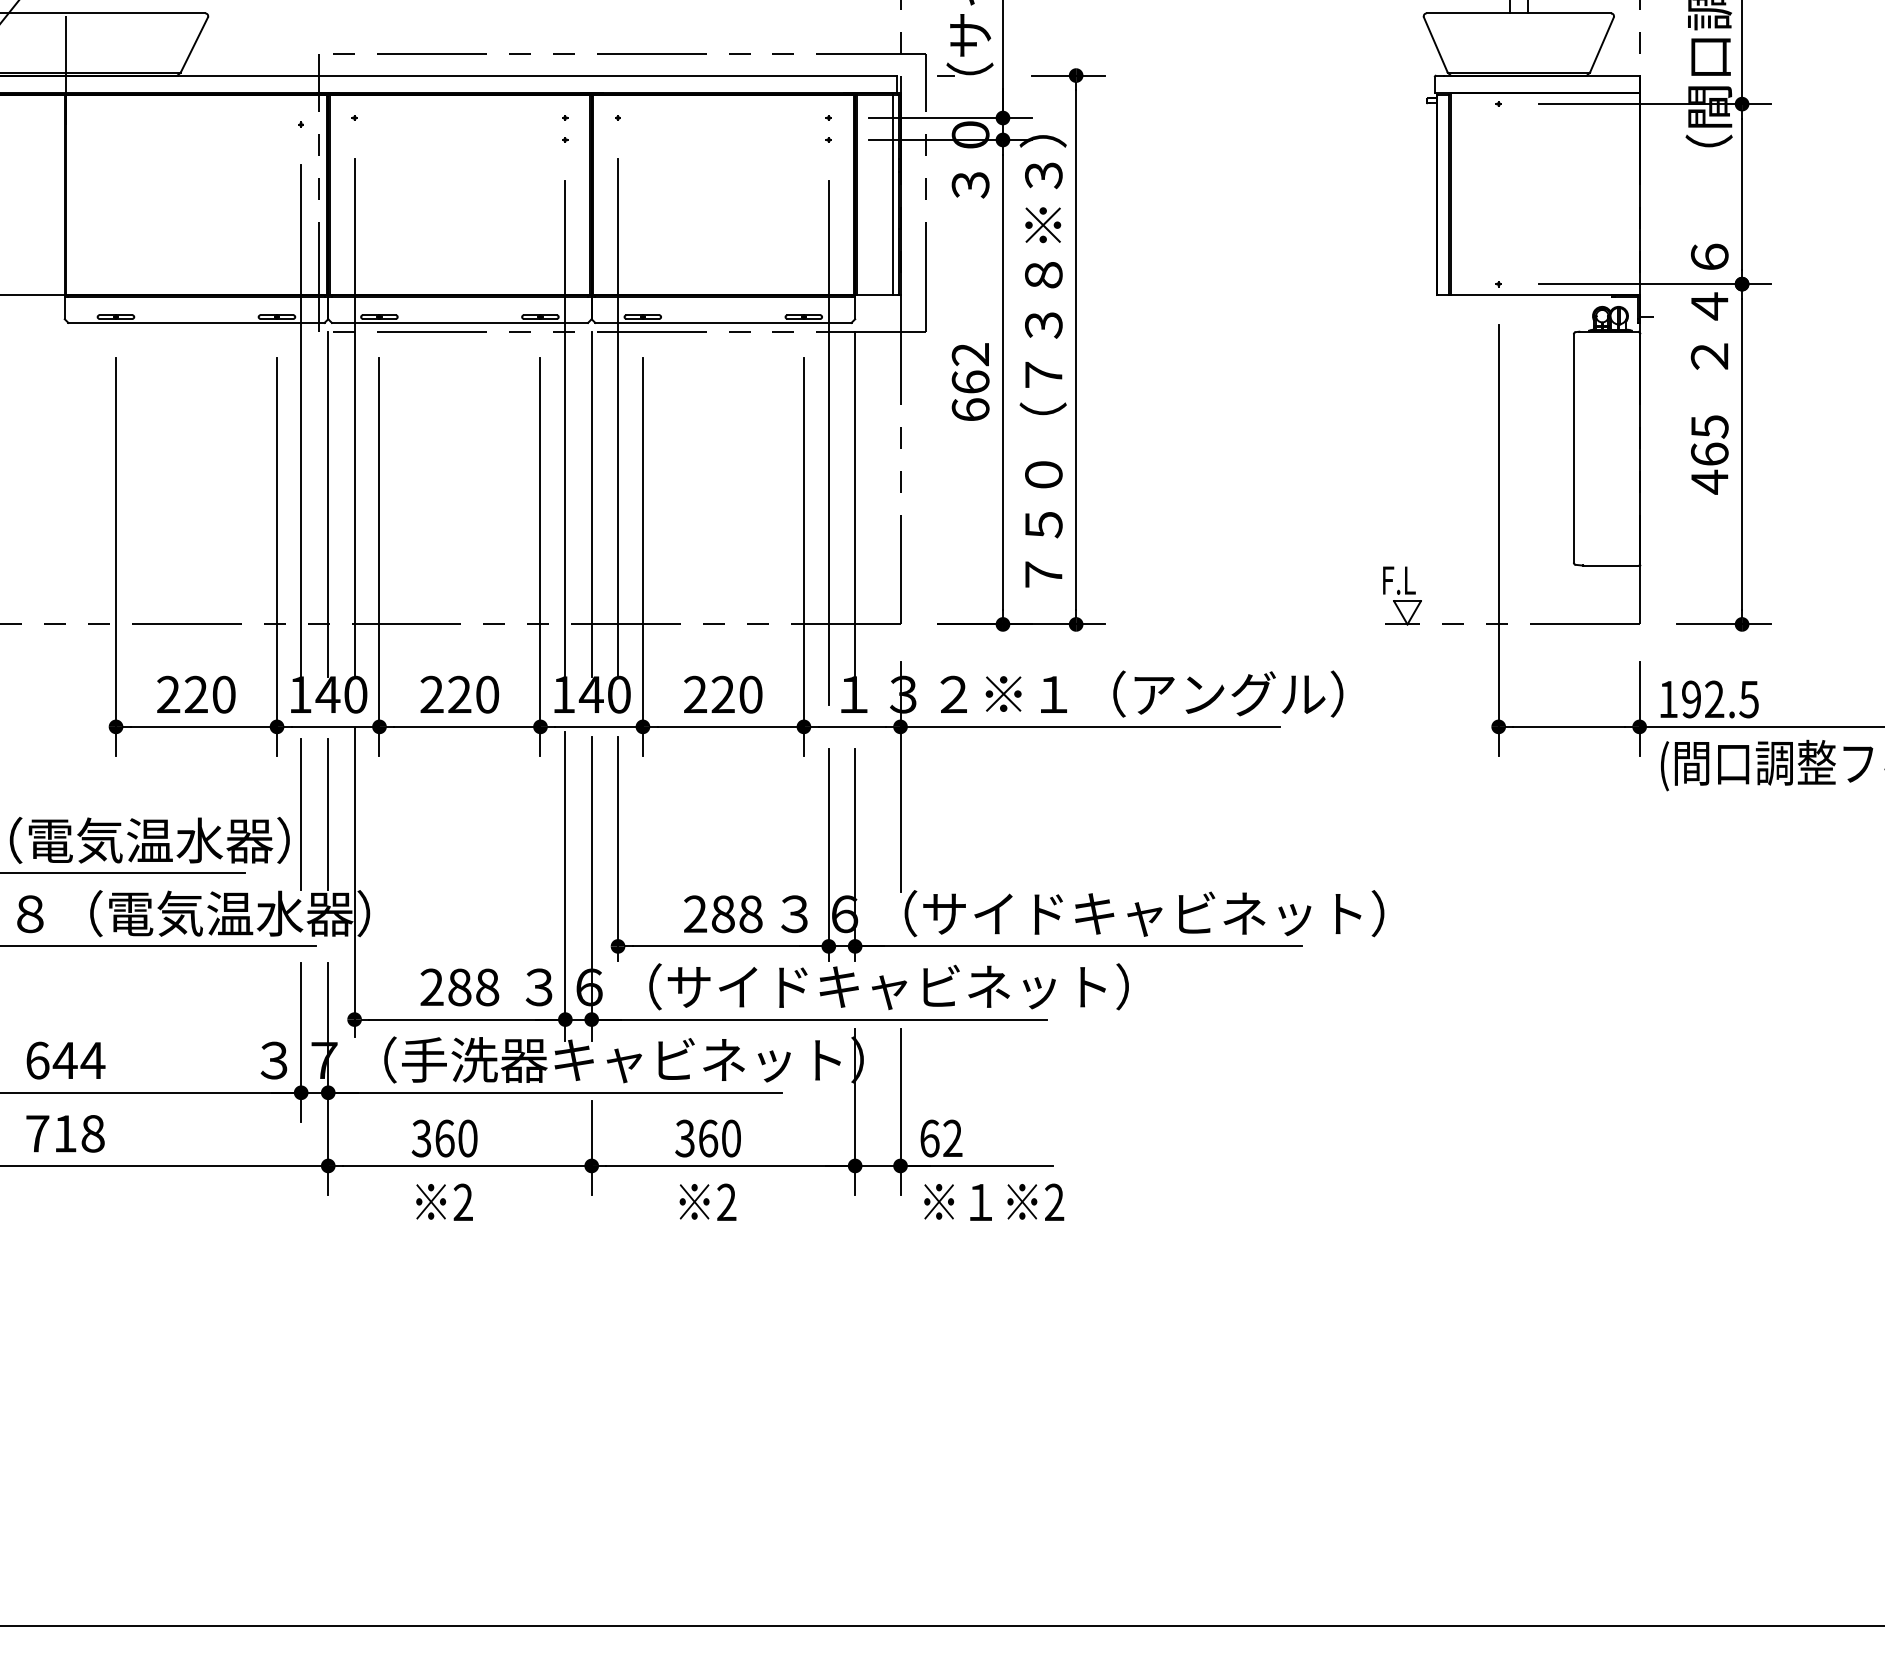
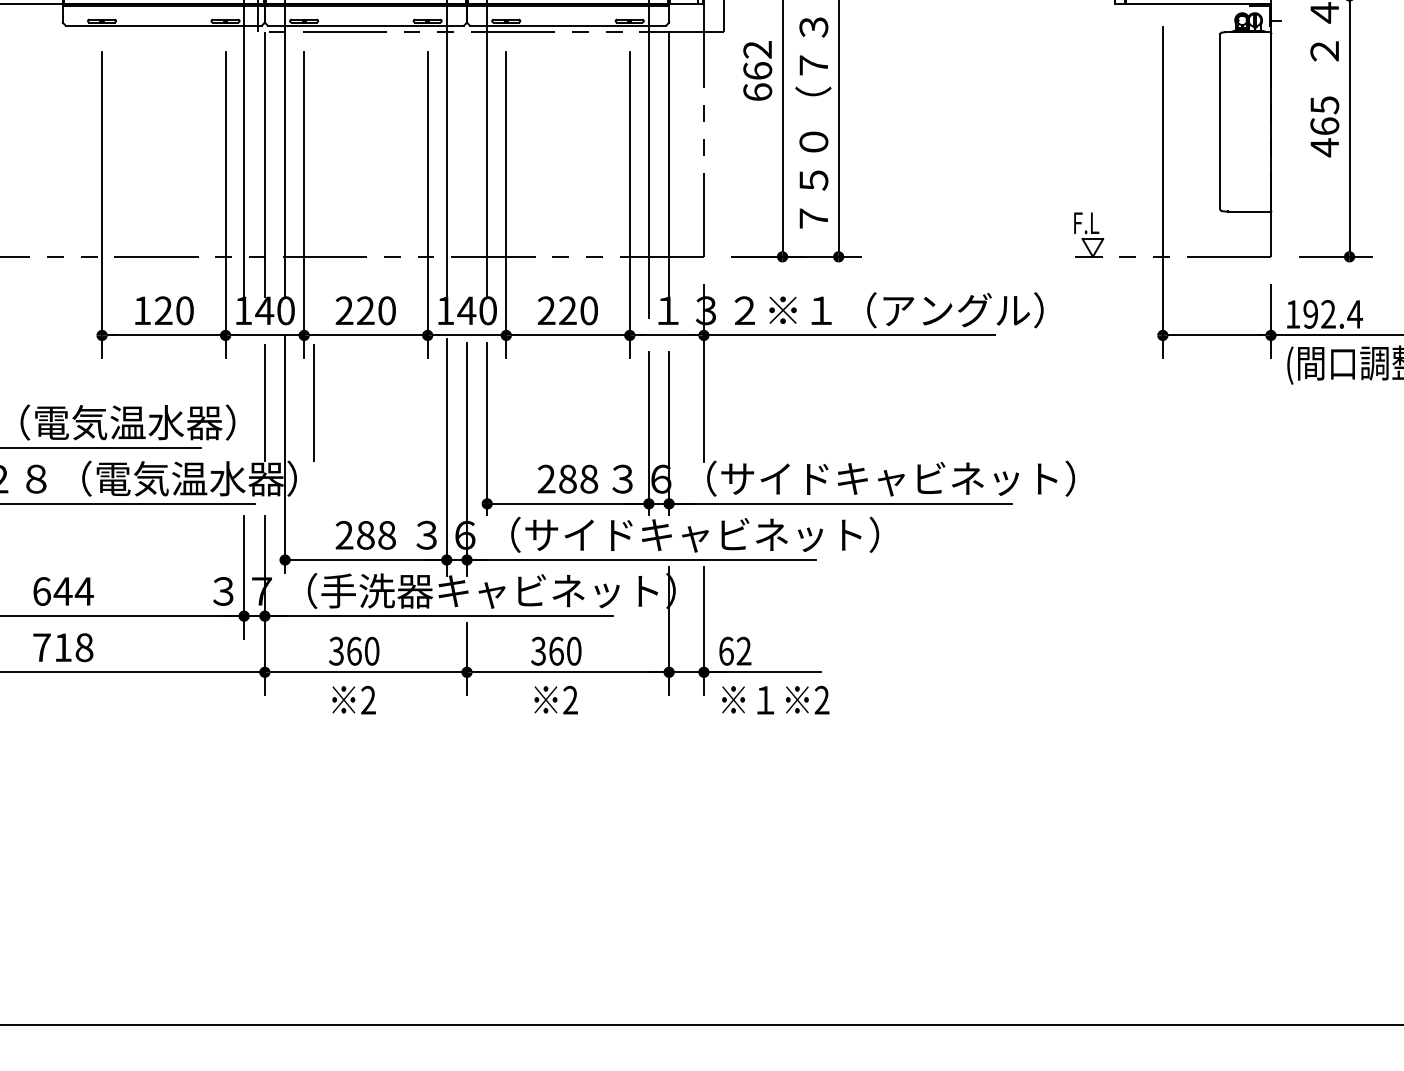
line: (591, 504) -> (466, 164), removed
text: (168, 693) -> (142, 309), 220 -> 120
text: (1748, 699) -> (1354, 314), 192.5 -> 192.4
line: (300, 814) -> (313, 402), moved

